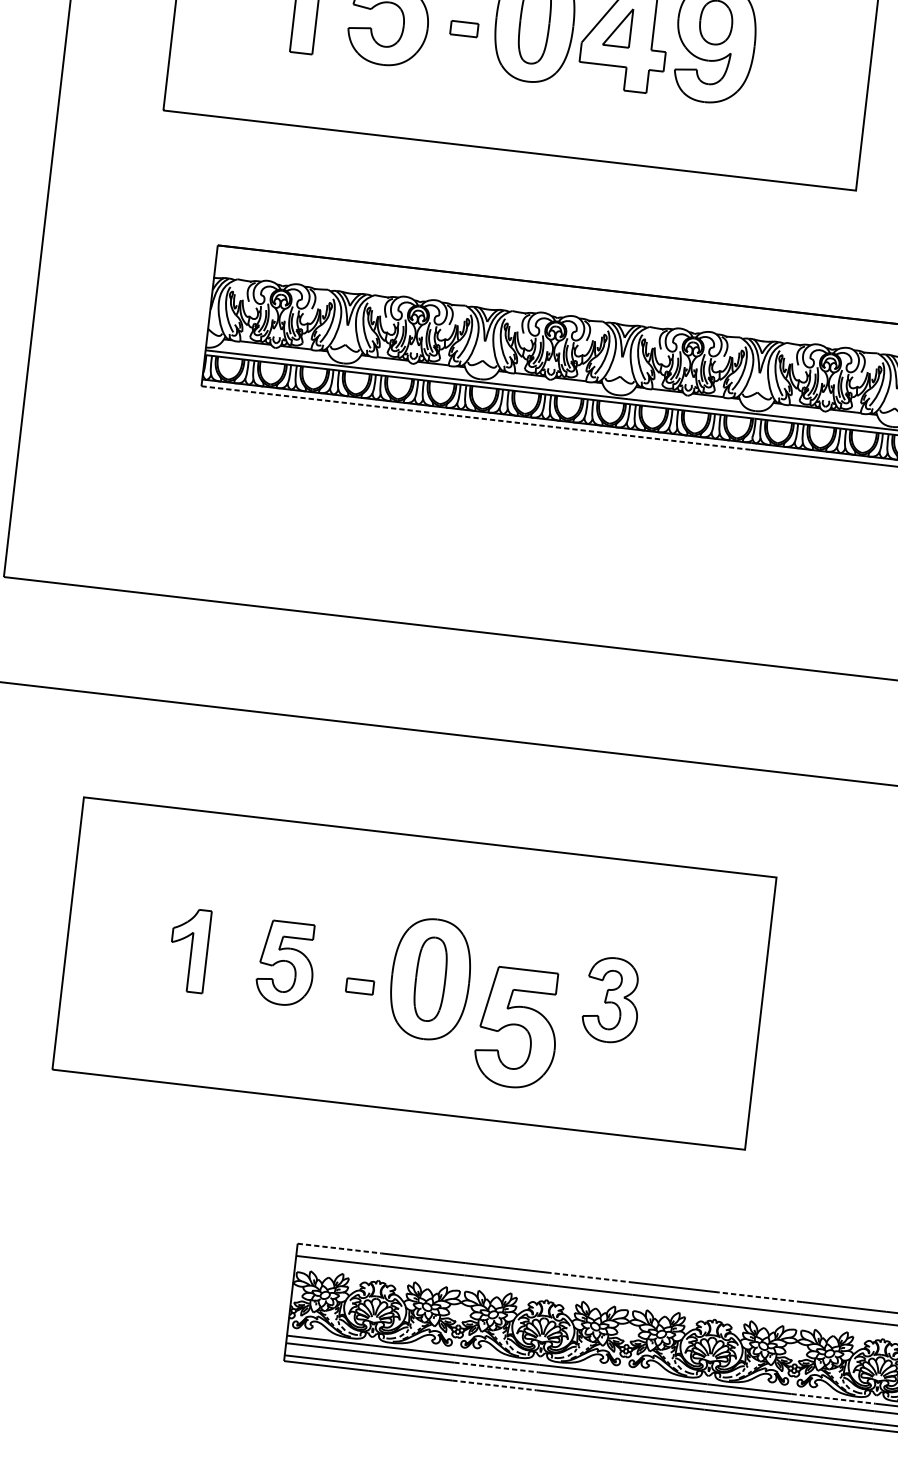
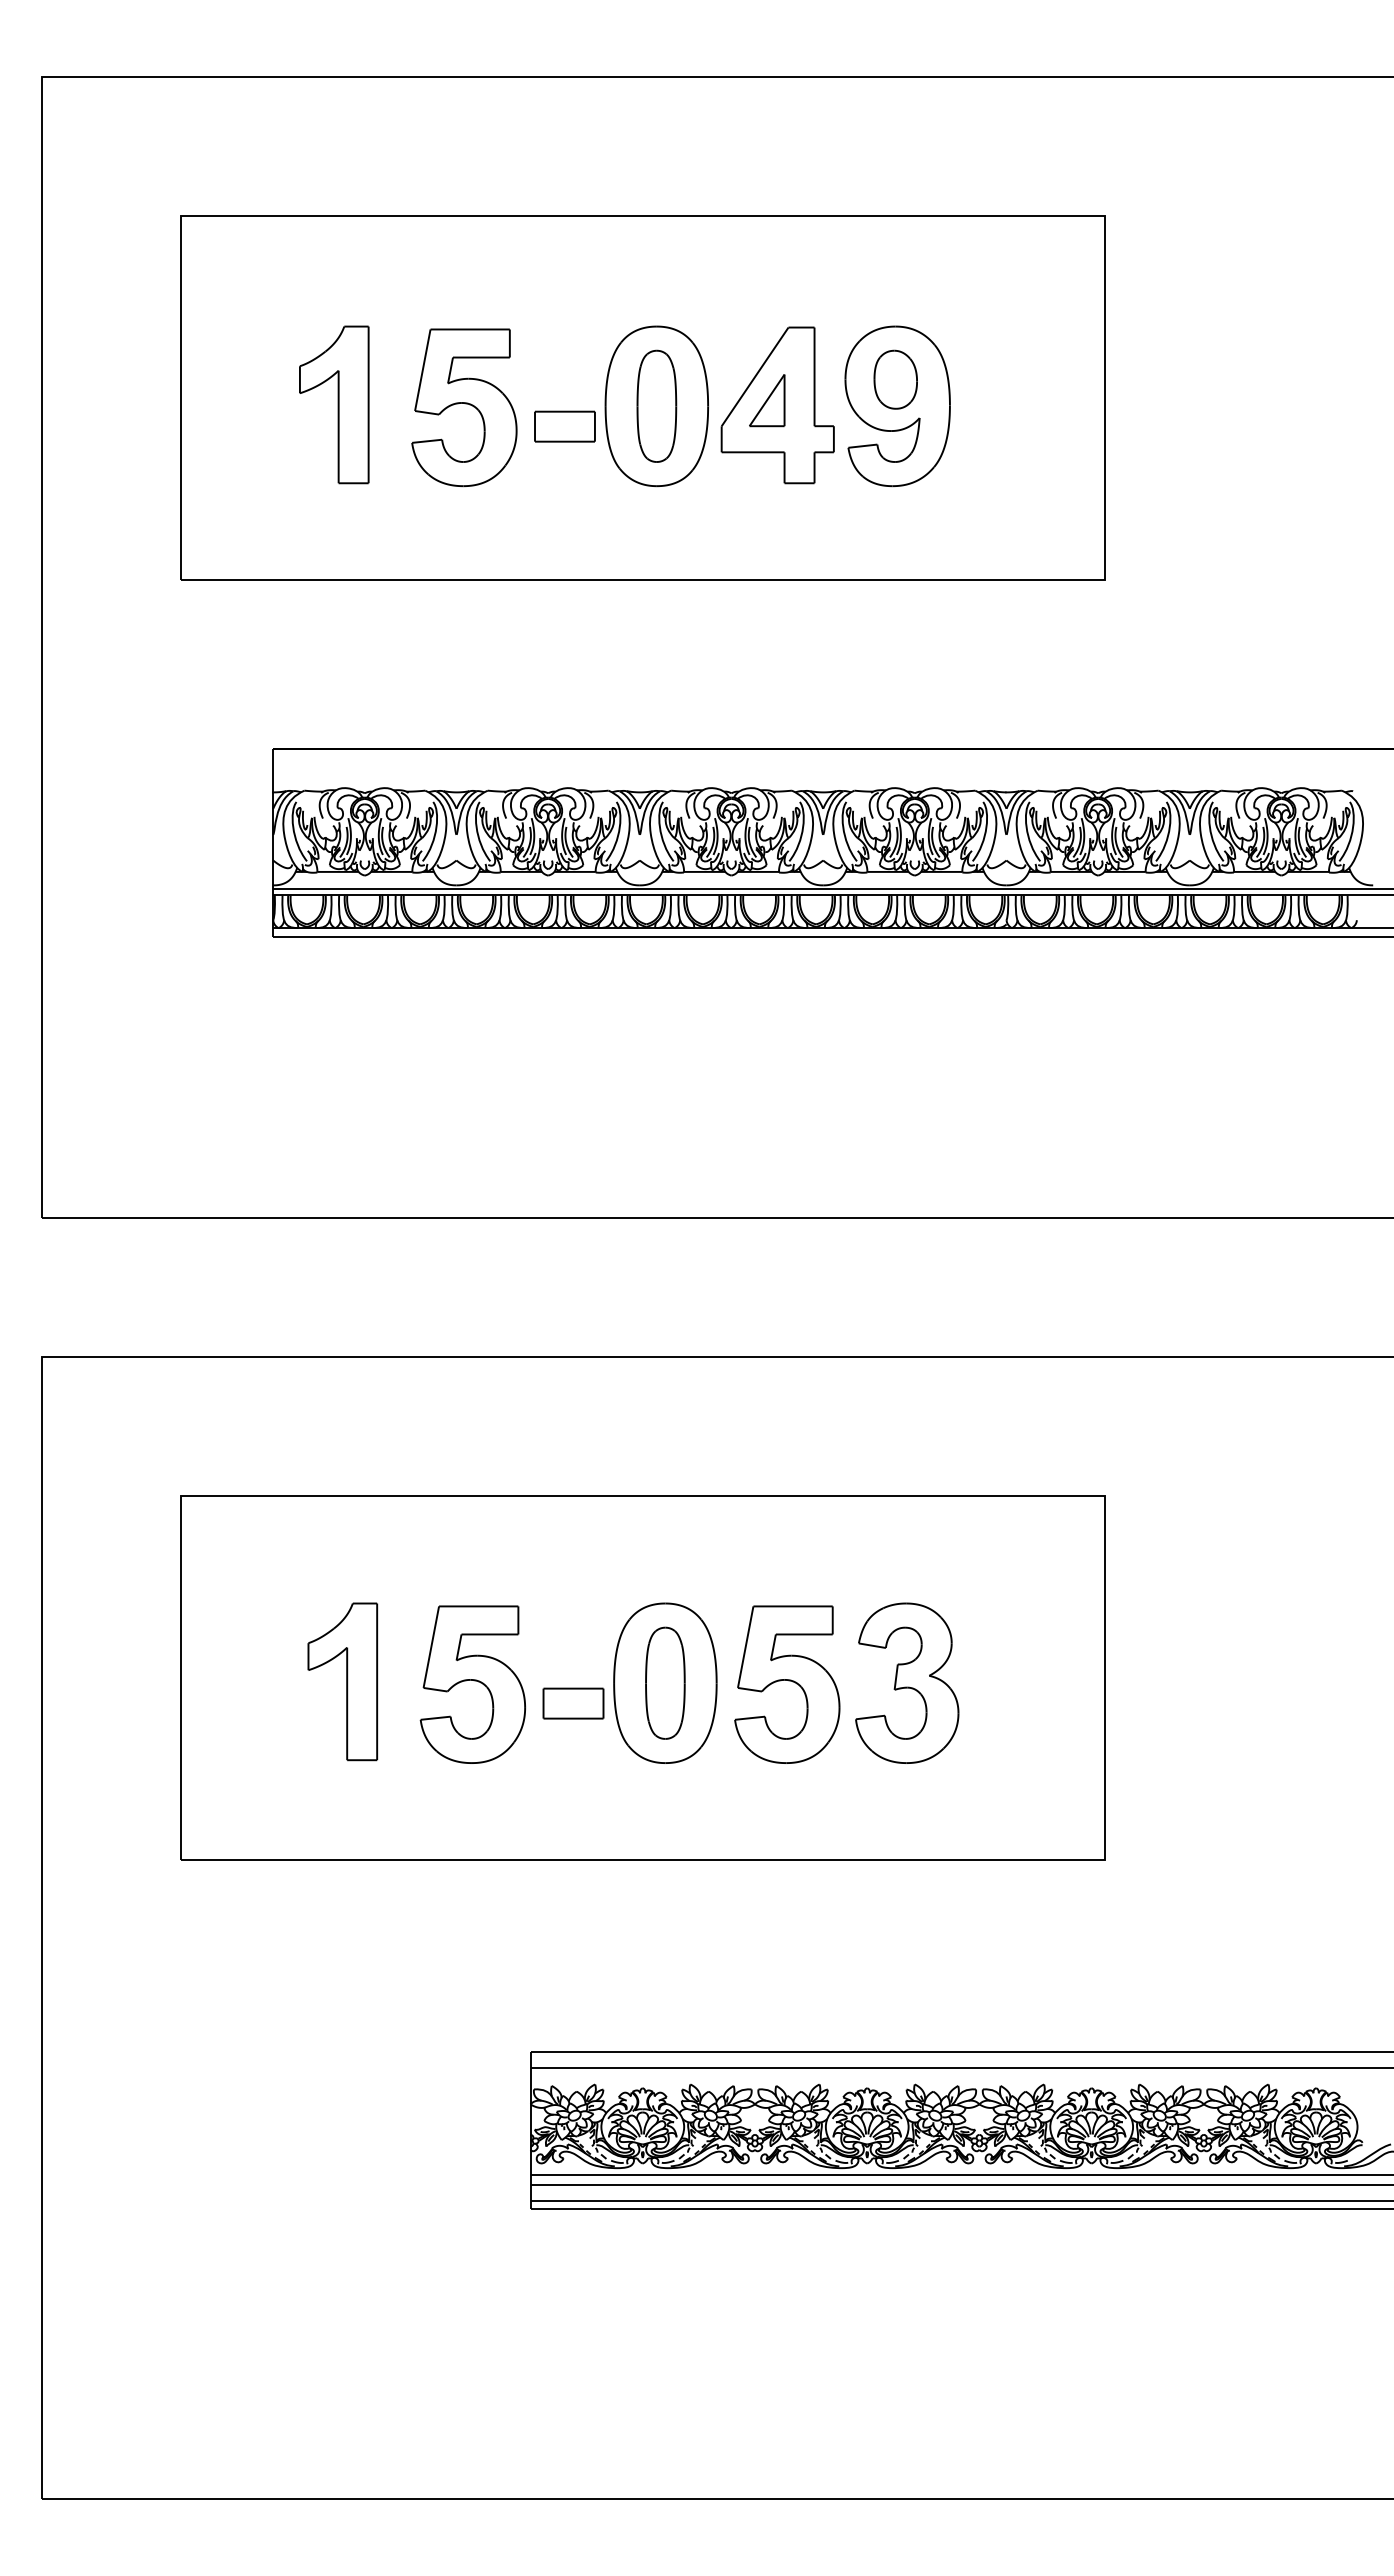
part: (463, 28) -> (564, 426), size x1.67
line: (475, 418) -> (639, 937), dashed -> solid
part: (188, 949) -> (342, 1681), size x1.43
part: (286, 963) -> (472, 1684), size x1.43
part: (360, 986) -> (573, 1703), size x1.67
part: (612, 999) -> (907, 1682), size x1.43
part: (517, 1028) -> (787, 1684), moved
line: (340, 1248) -> (587, 2051), dashed -> solid
line: (591, 1277) -> (922, 2051), dashed -> solid
line: (759, 1296) -> (1147, 2051), dashed -> solid
line: (496, 1367) -> (811, 2184), dashed -> solid
line: (494, 1385) -> (811, 2208), dashed -> solid
line: (833, 1398) -> (1260, 2174), dashed -> solid

